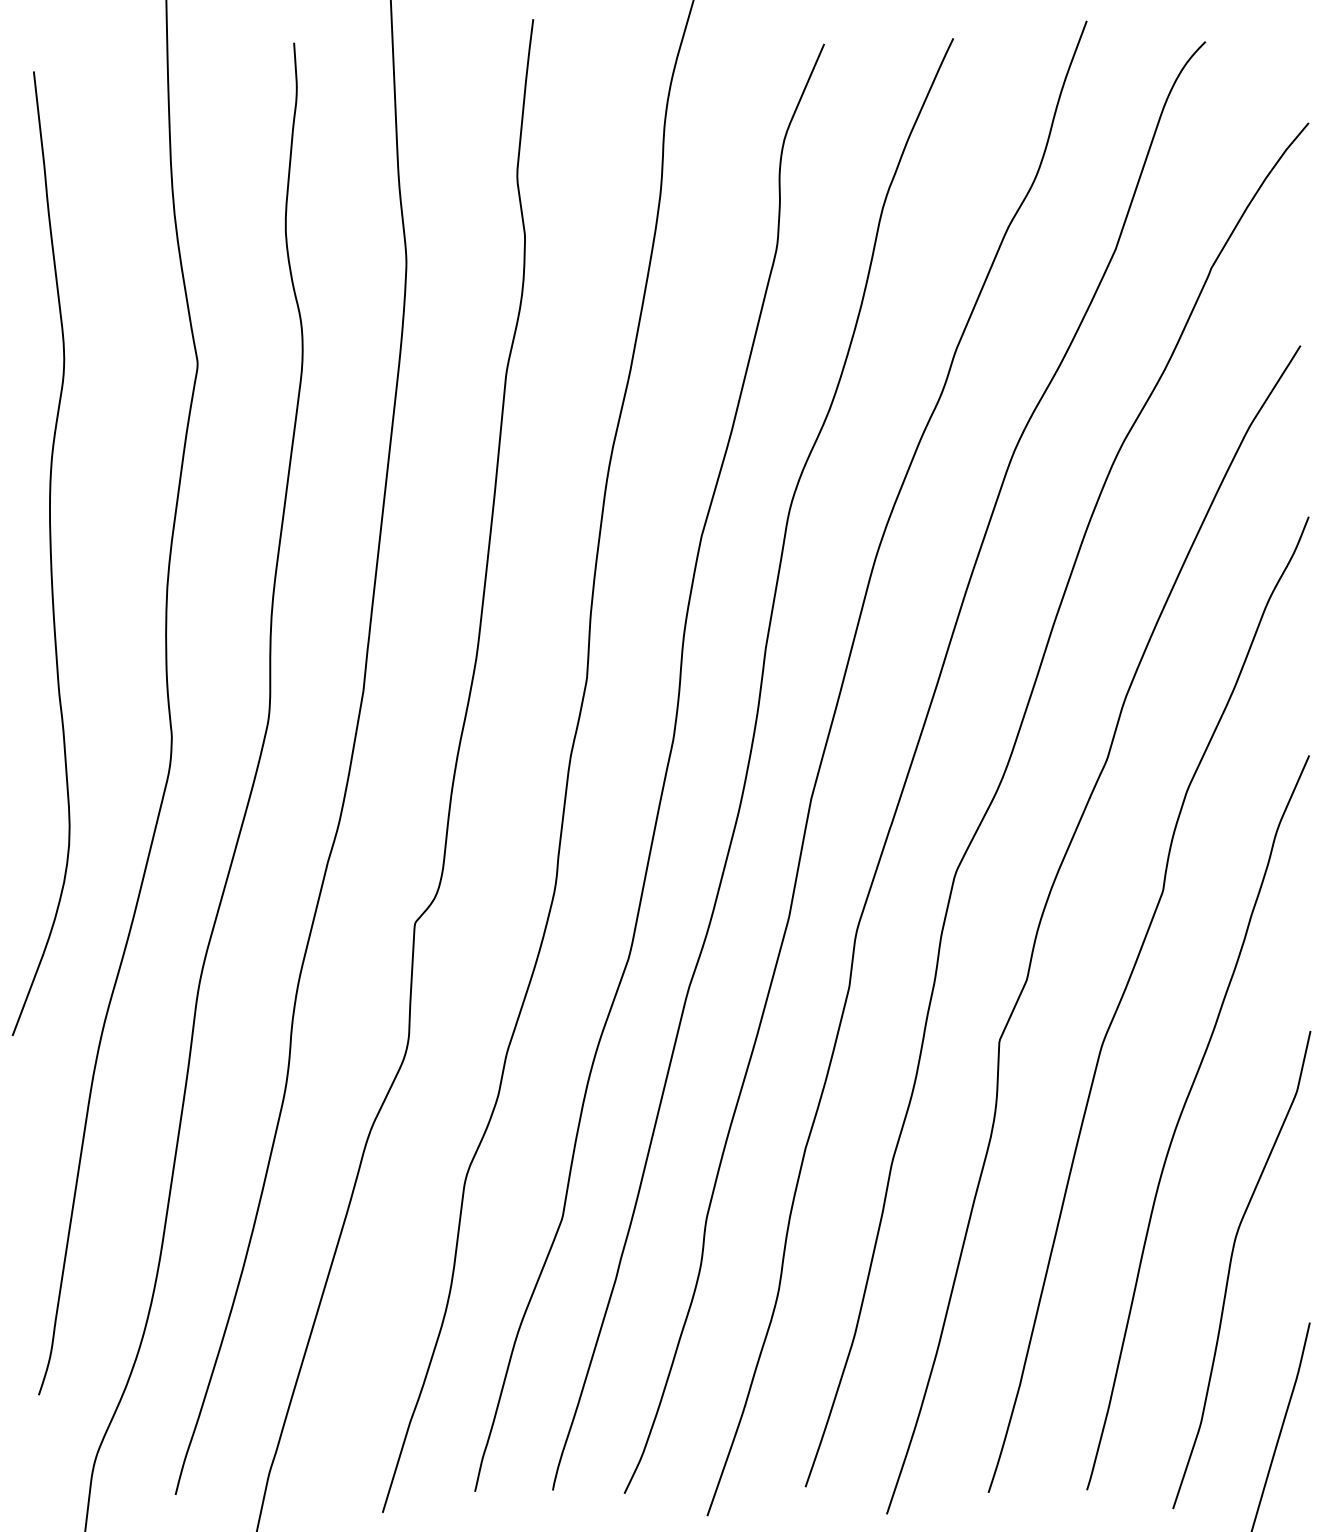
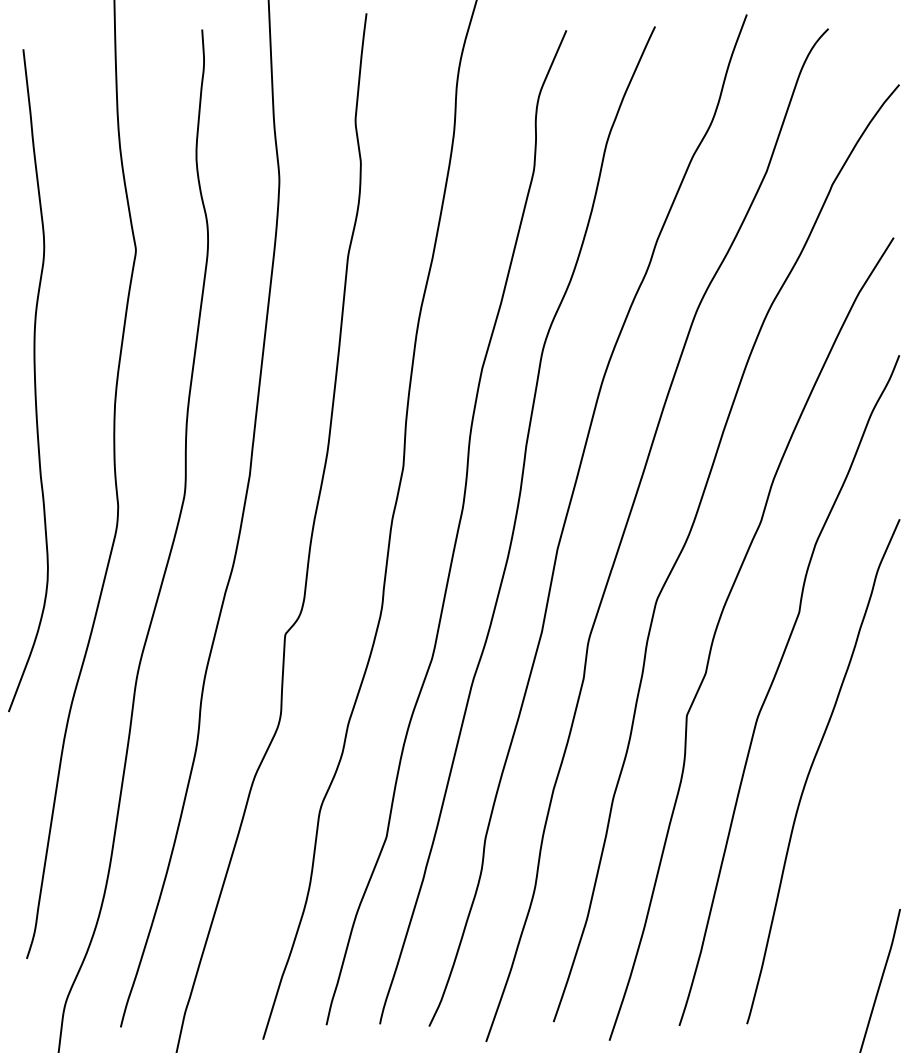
curve: (1231, 1266) -> (846, 870), removed

